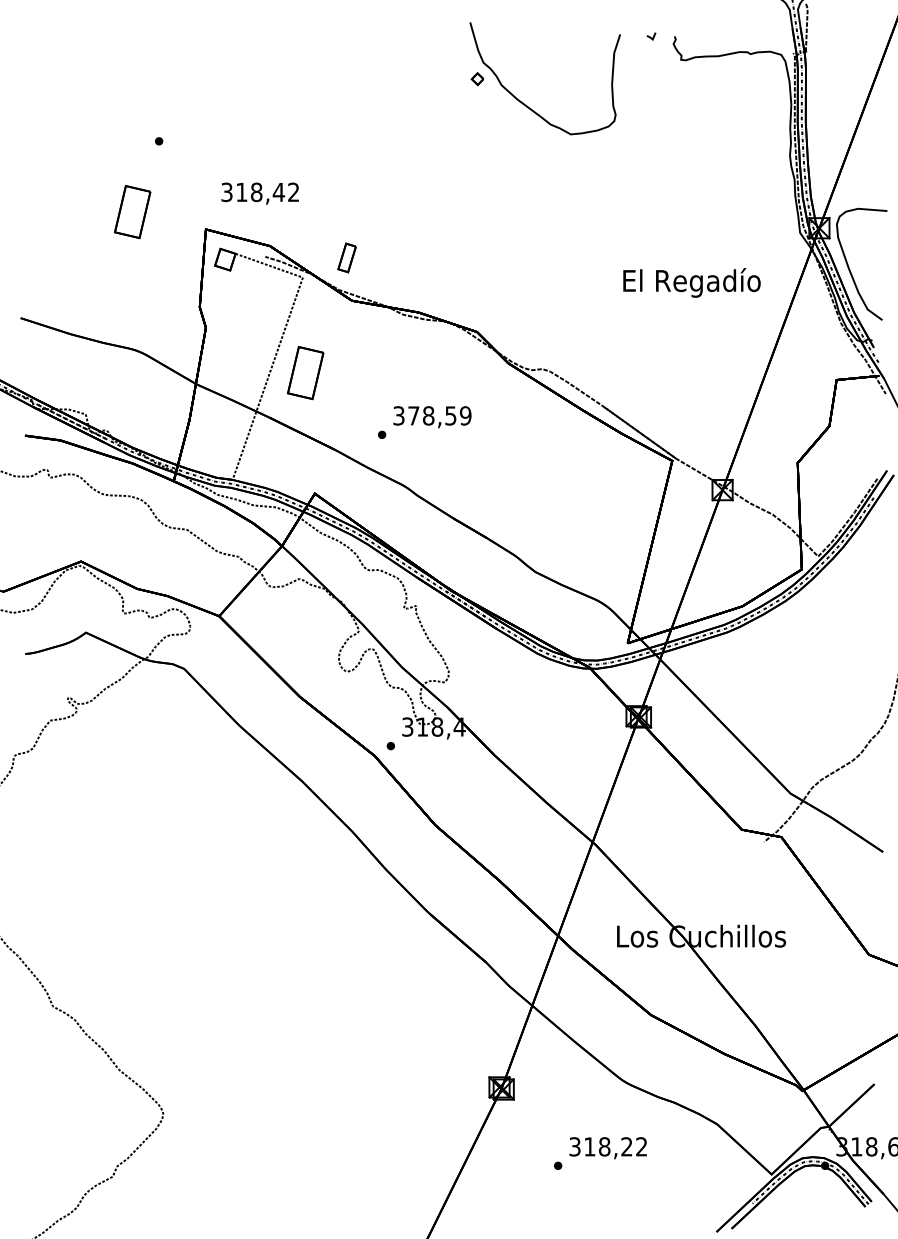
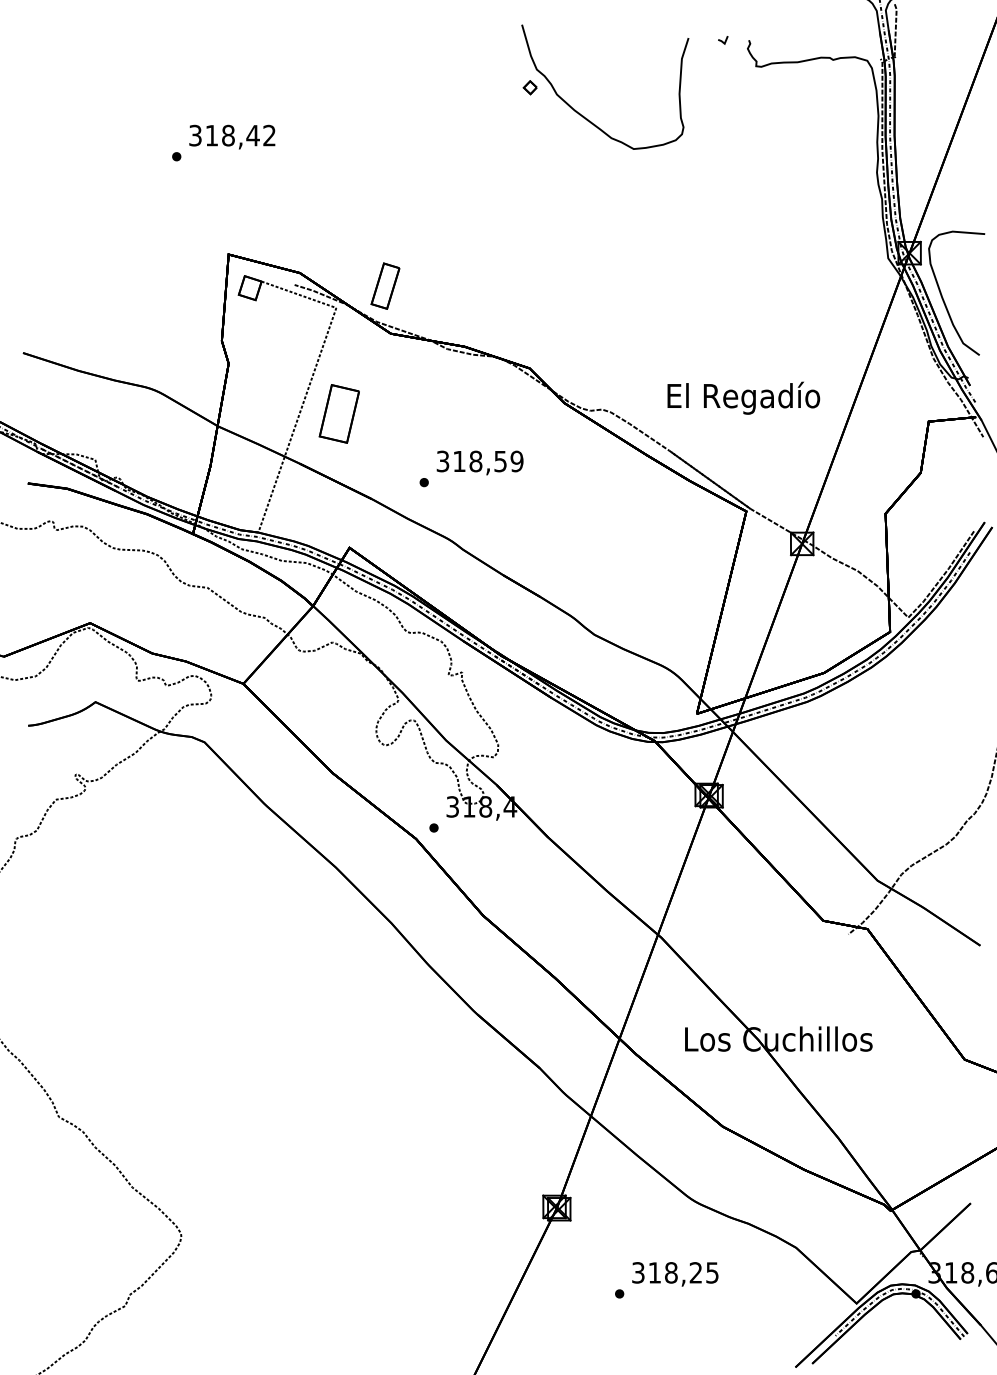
text: (259, 193) -> (231, 136), moved
part: (132, 212) -> (147, 235), removed
part: (346, 257) -> (384, 285), size x1.43
text: (691, 282) -> (743, 397), moved
text: (413, 415) -> (459, 461), 378,59 -> 318,59
text: (641, 1146) -> (712, 1272), 318,22 -> 318,25

